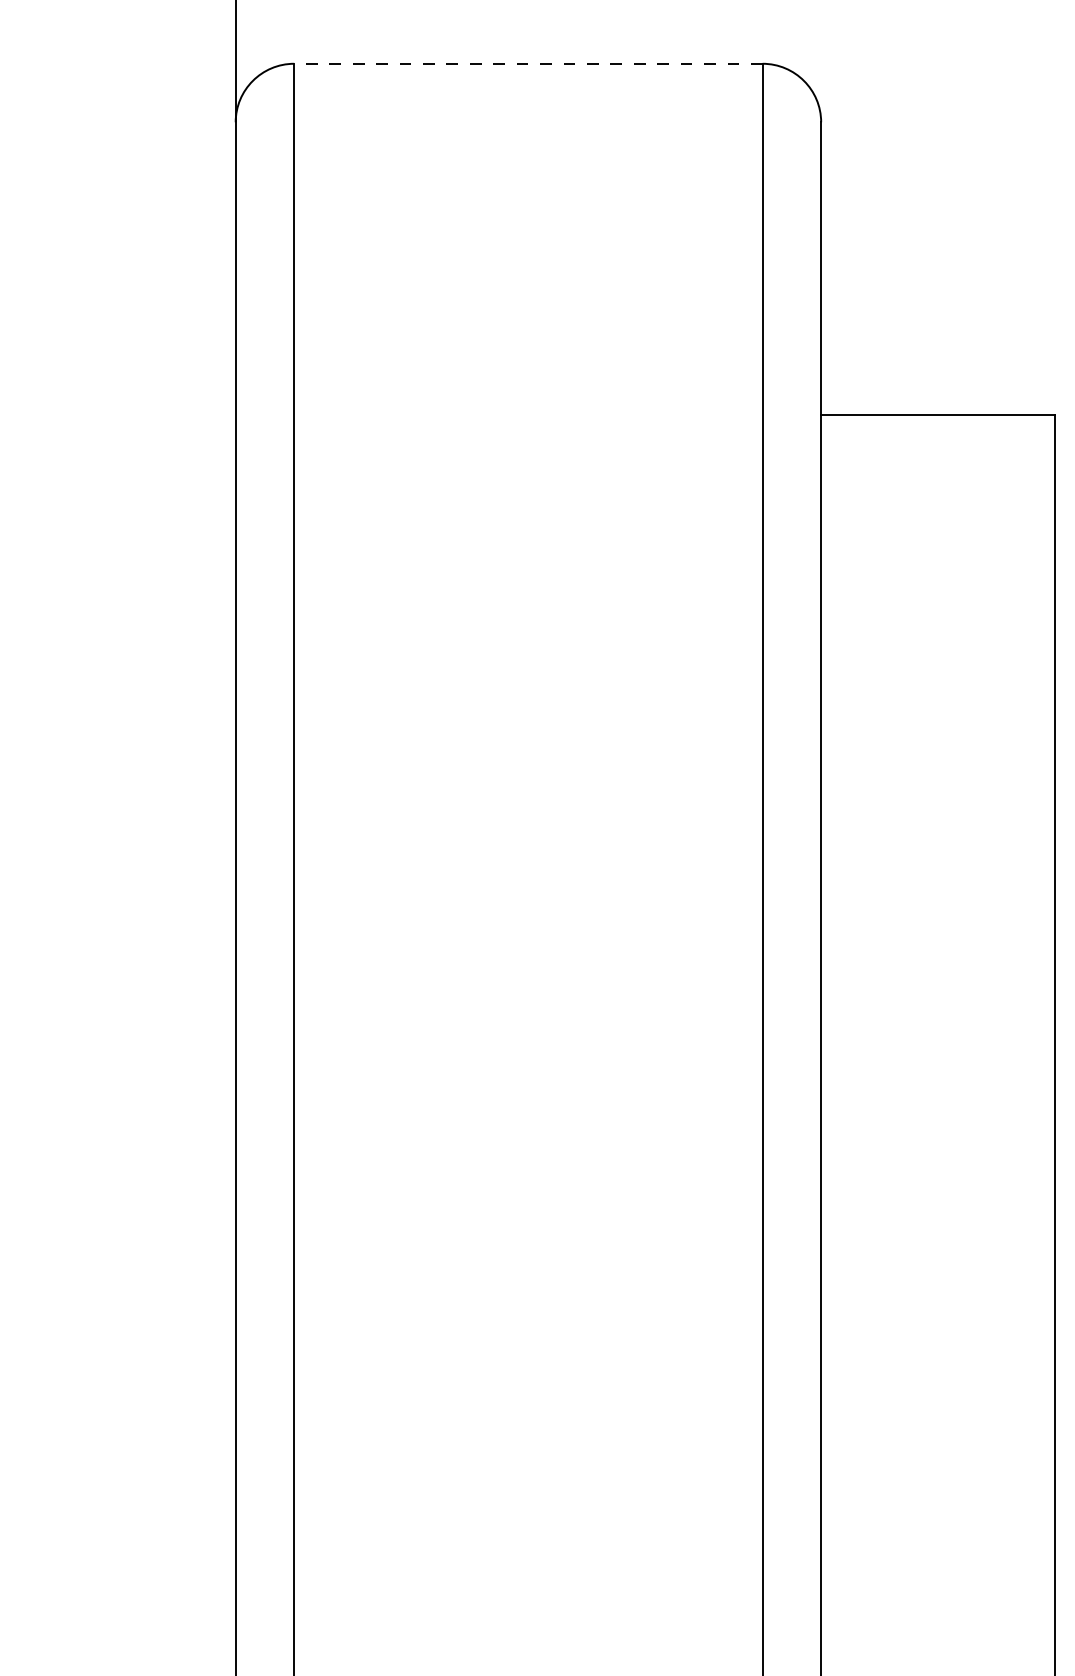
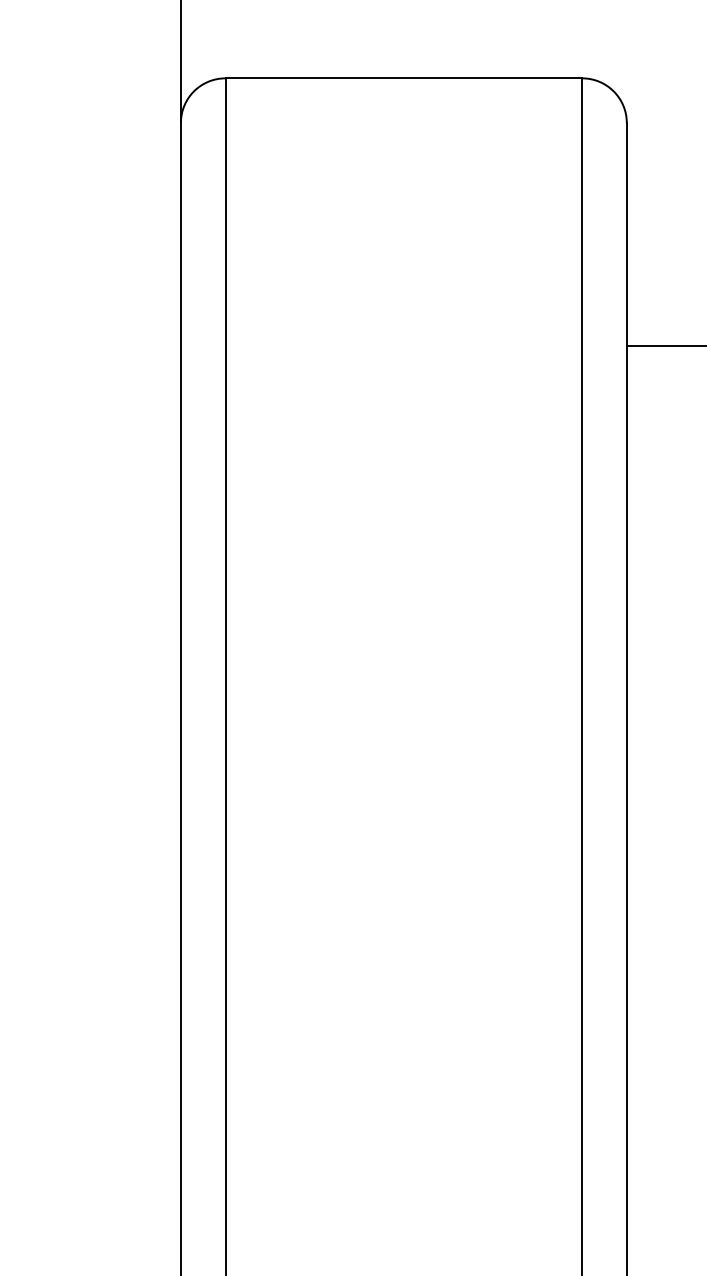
line: (527, 63) -> (403, 78), dashed -> solid

